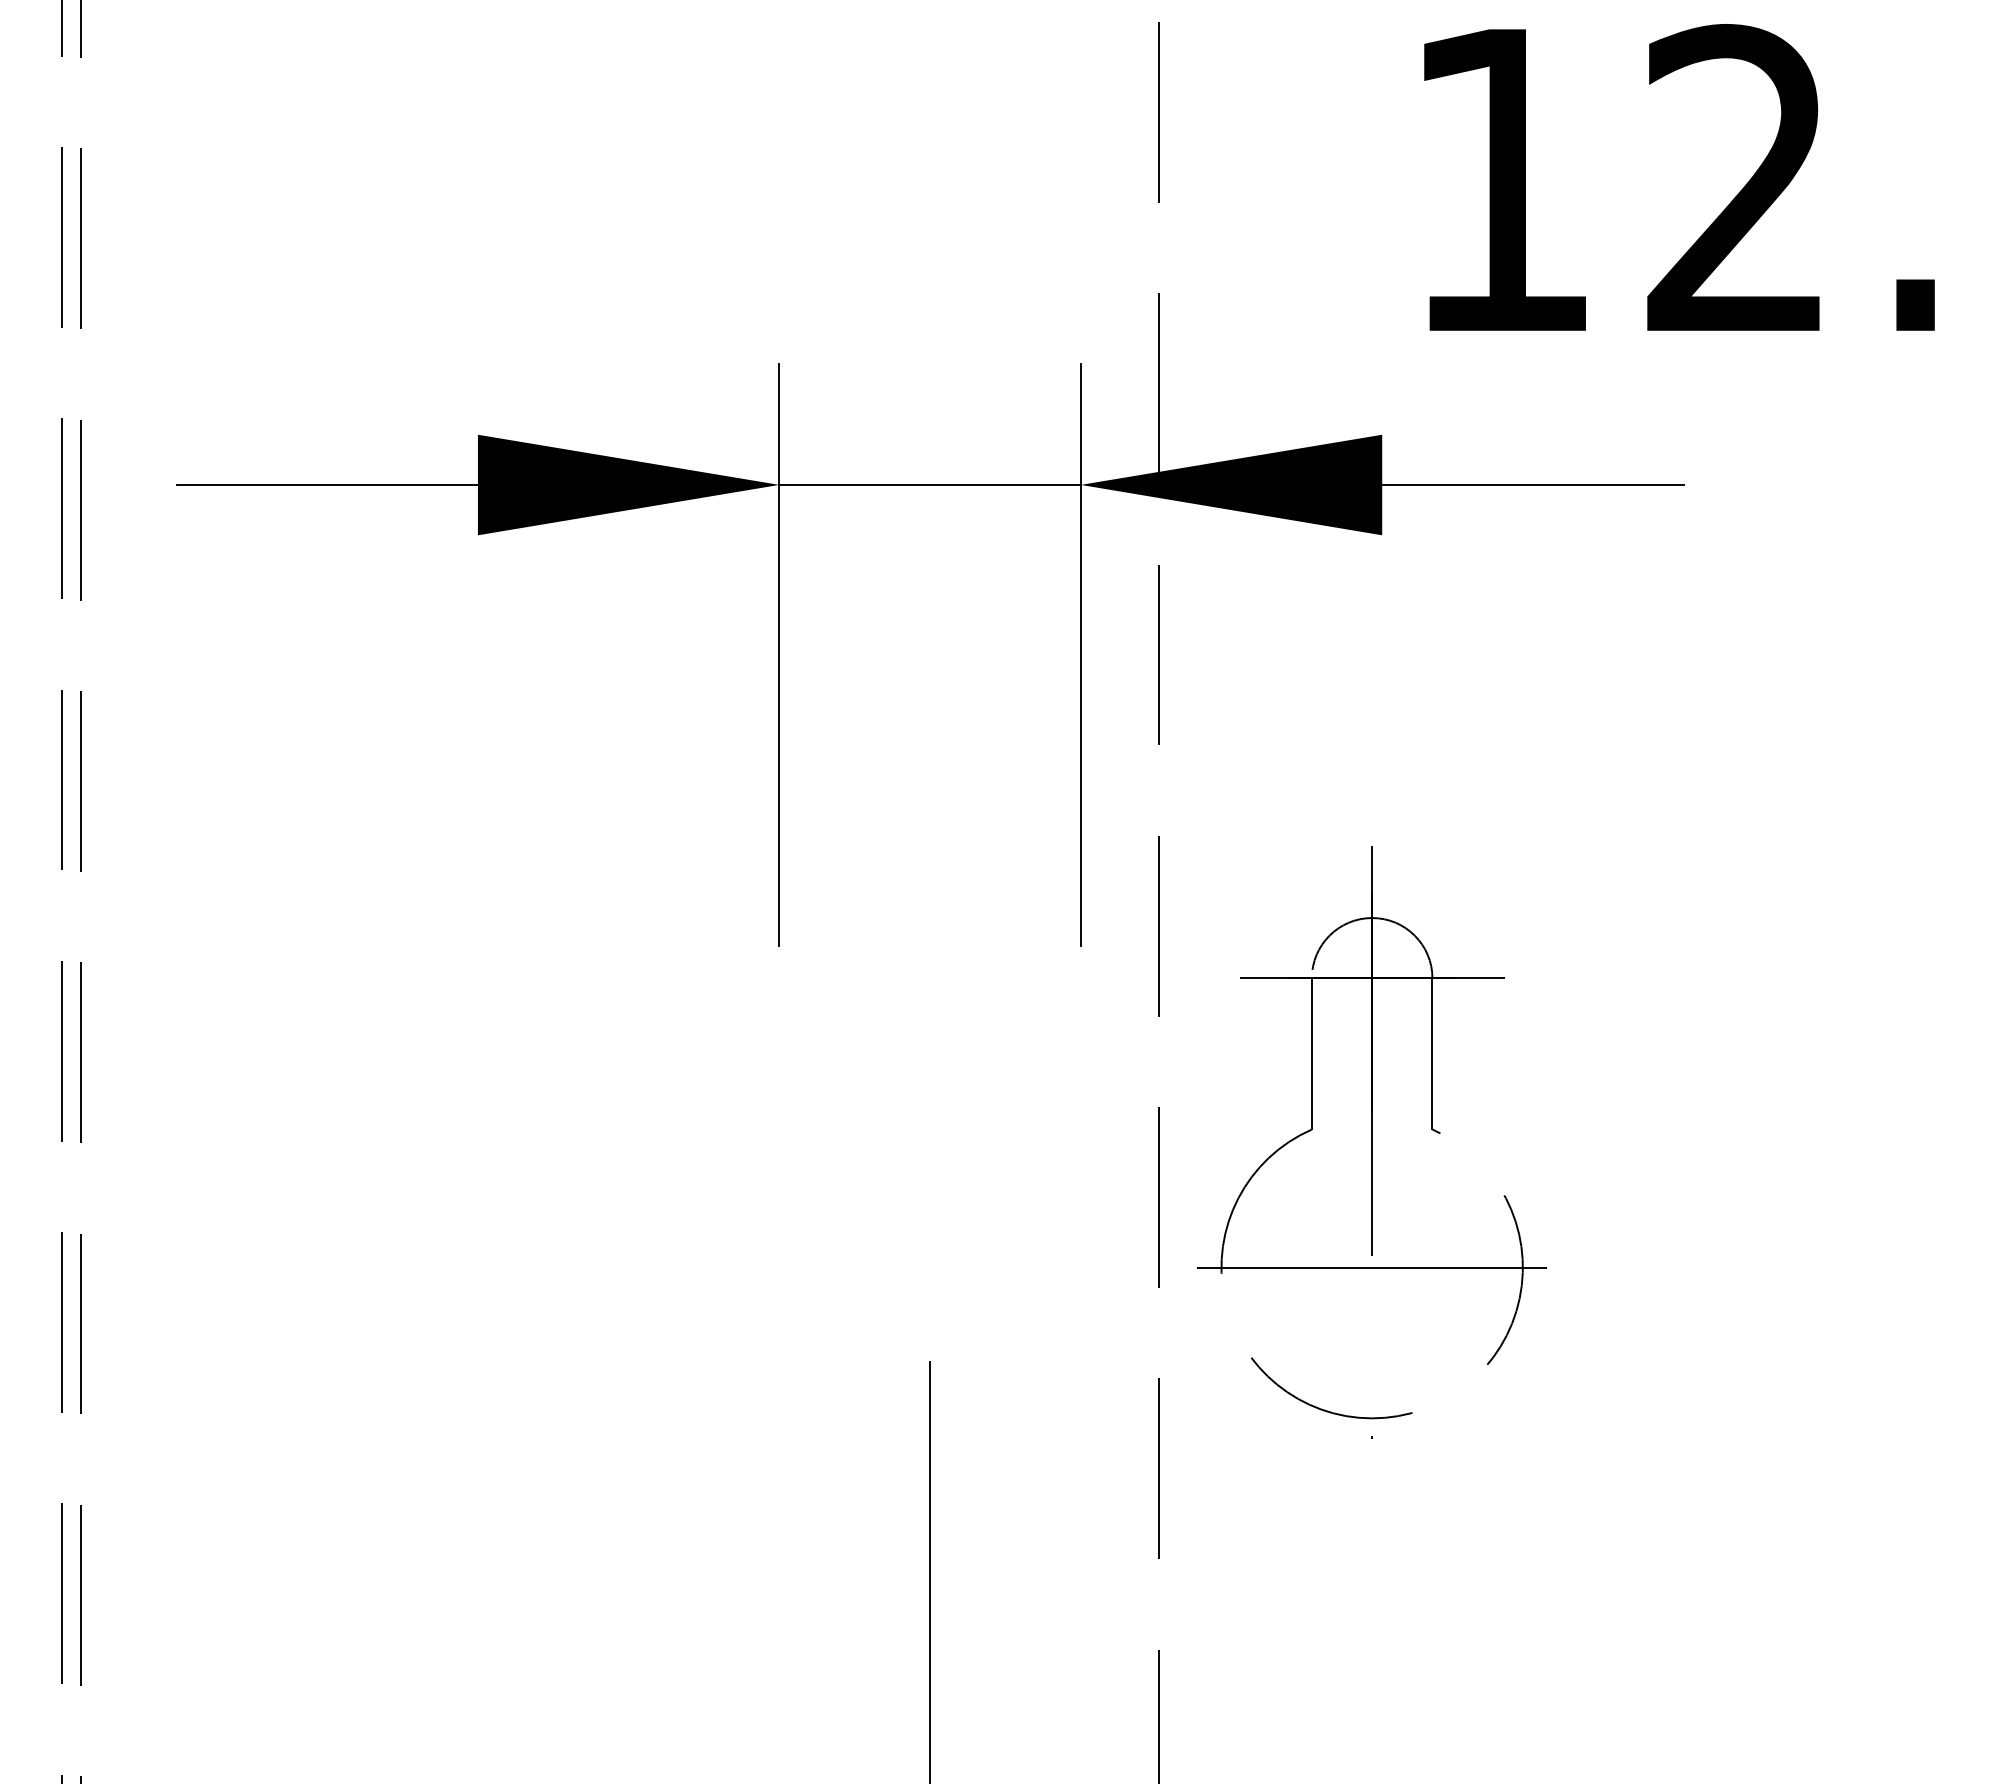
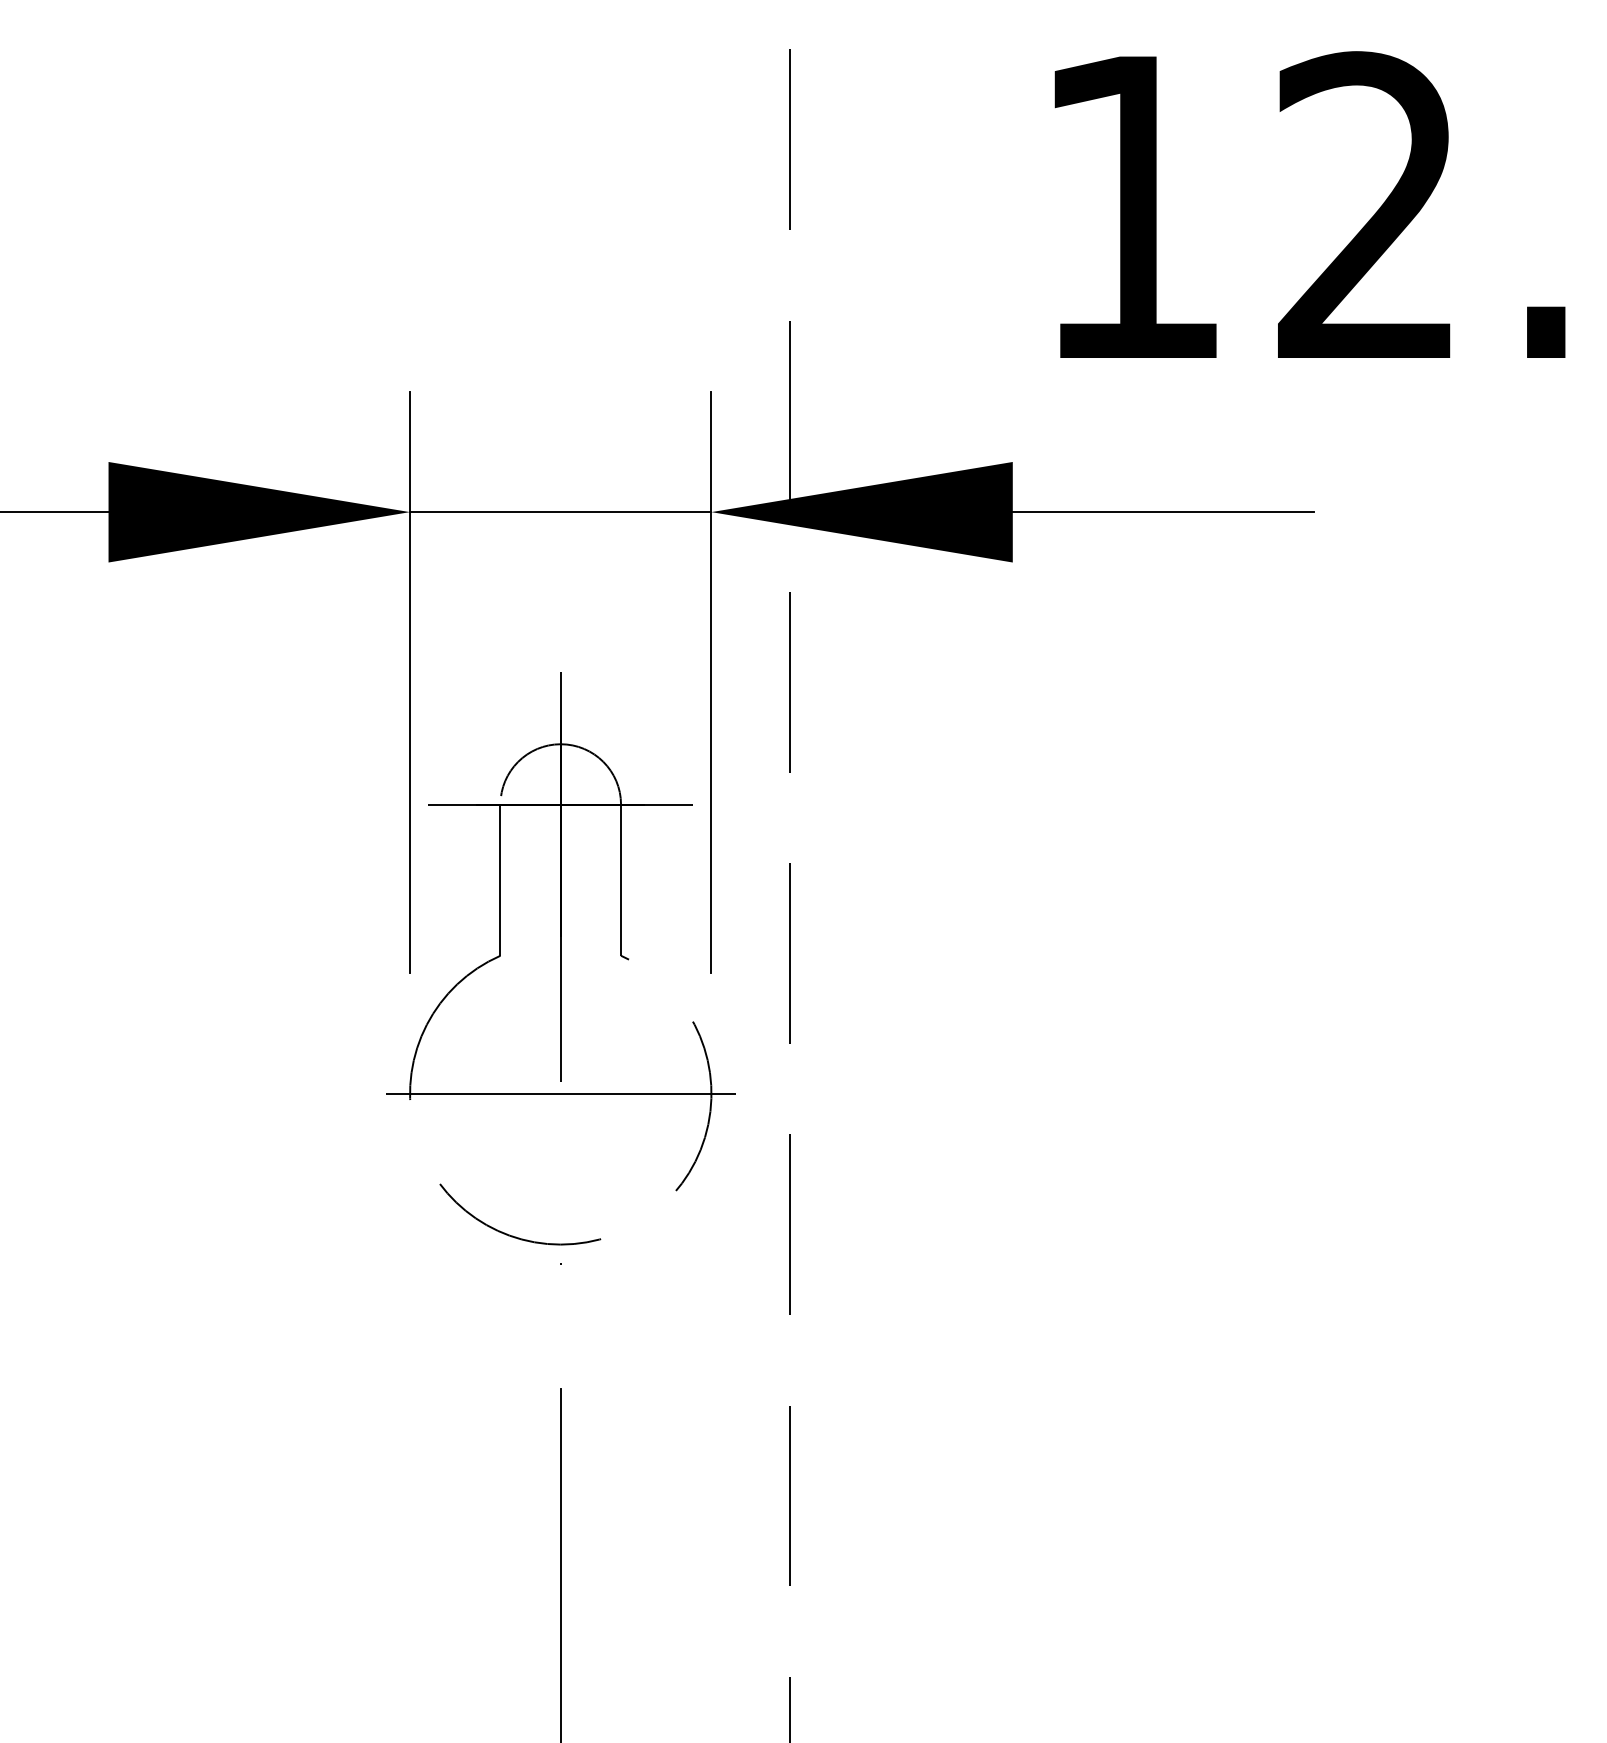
part: (1371, 1142) -> (560, 968), moved

